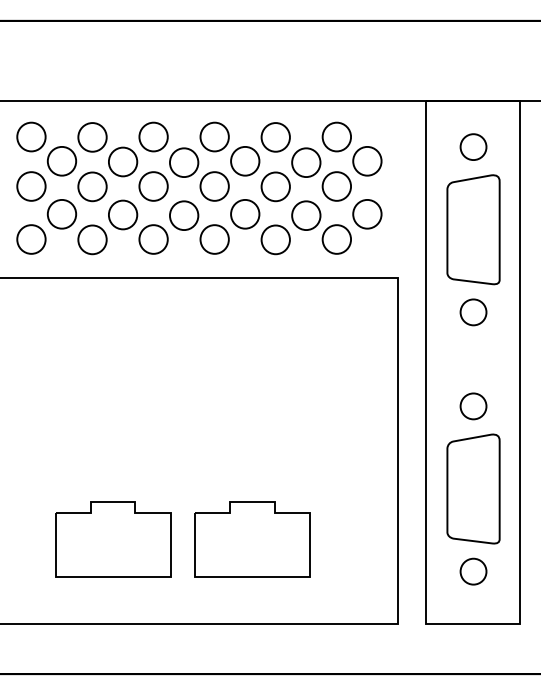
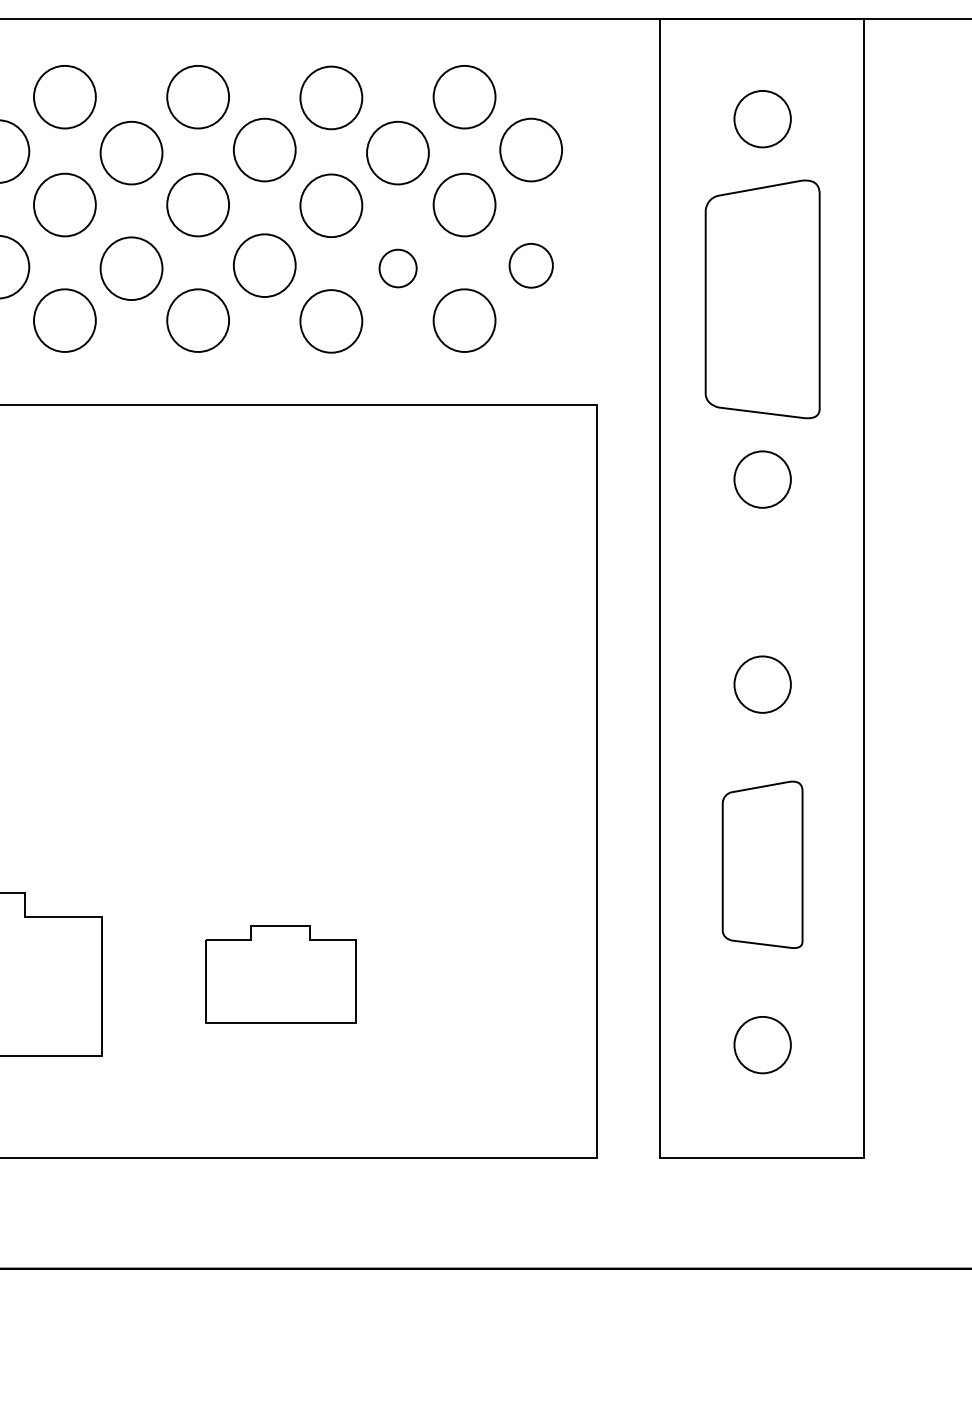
part: (367, 214) -> (531, 266), size x0.7
part: (306, 215) -> (398, 268), size x0.6
part: (473, 488) -> (762, 863), size x0.7
part: (252, 539) -> (280, 974), size x0.6

